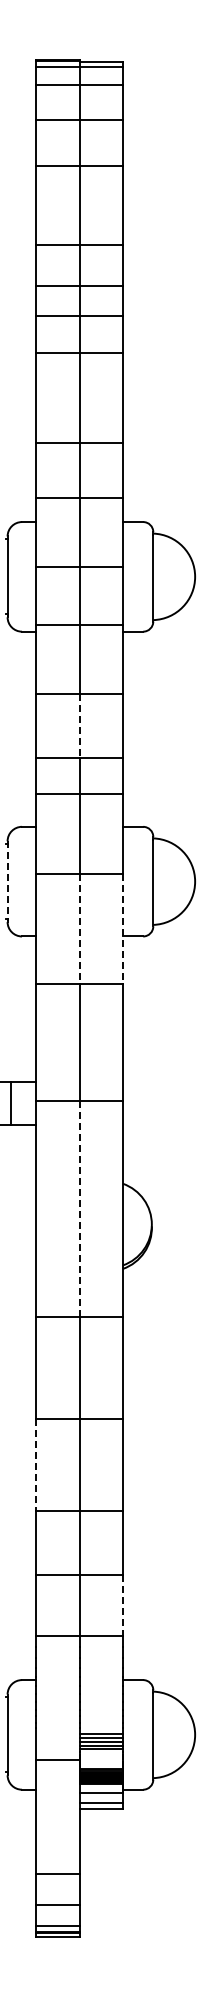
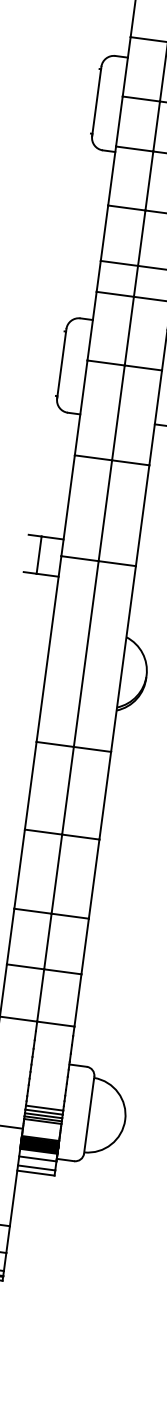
line: (79, 726) -> (141, 238), dashed -> solid
line: (7, 881) -> (61, 363), dashed -> solid
line: (79, 929) -> (118, 413), dashed -> solid
line: (123, 929) -> (156, 418), dashed -> solid
line: (79, 1209) -> (86, 654), dashed -> solid
line: (36, 1464) -> (19, 868), dashed -> solid
line: (123, 1606) -> (78, 1001), dashed -> solid

